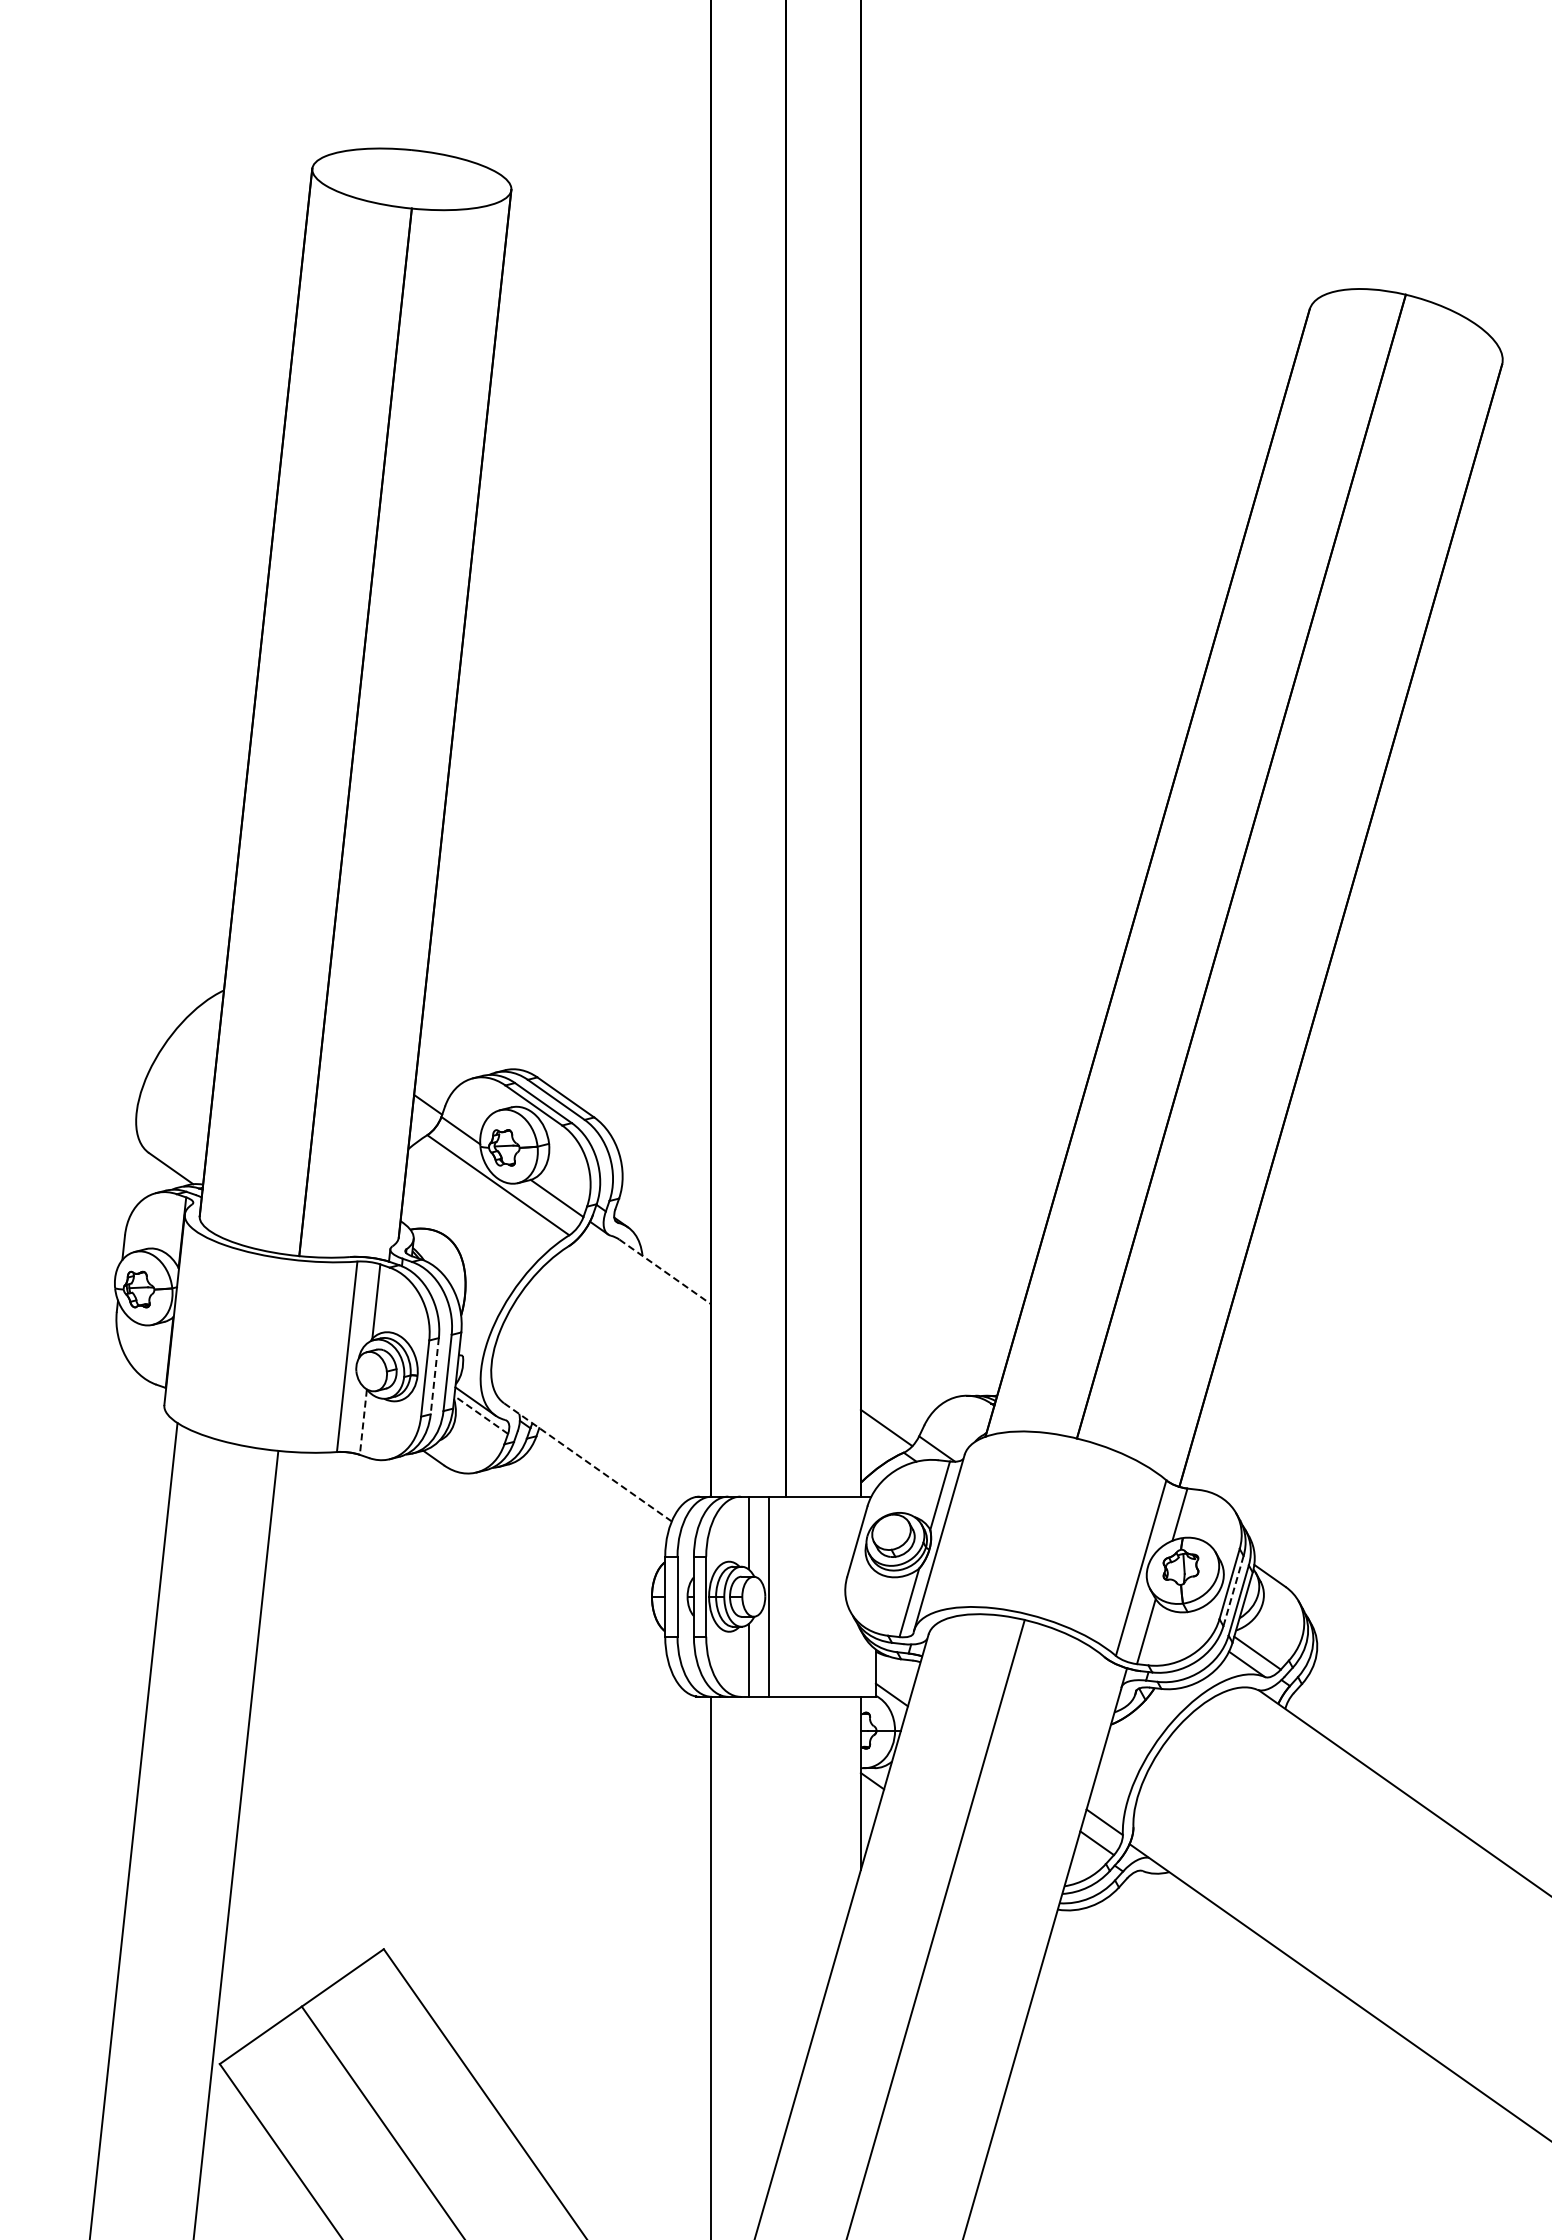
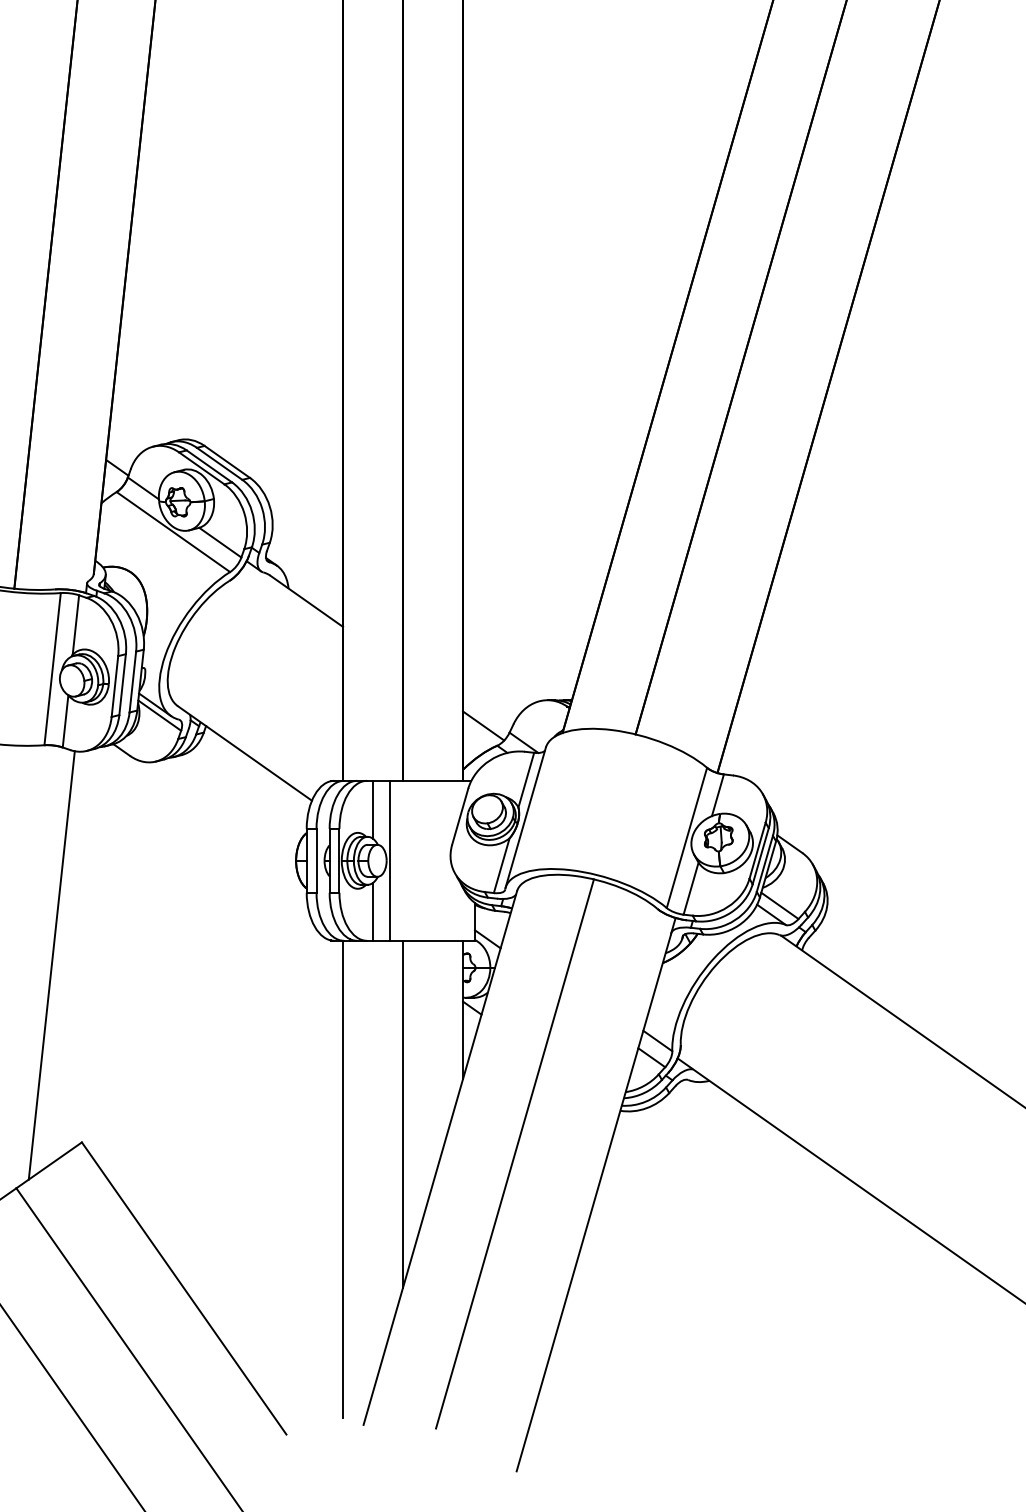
line: (665, 1271) -> (306, 600), dashed -> solid
line: (434, 1376) -> (122, 684), dashed -> solid
line: (481, 1415) -> (159, 716), dashed -> solid
line: (363, 1422) -> (65, 721), dashed -> solid
line: (587, 1462) -> (244, 753), dashed -> solid
line: (1233, 1591) -> (760, 856), dashed -> solid
line: (345, 1727) -> (51, 965), added
line: (785, 1913) -> (402, 1113), added

